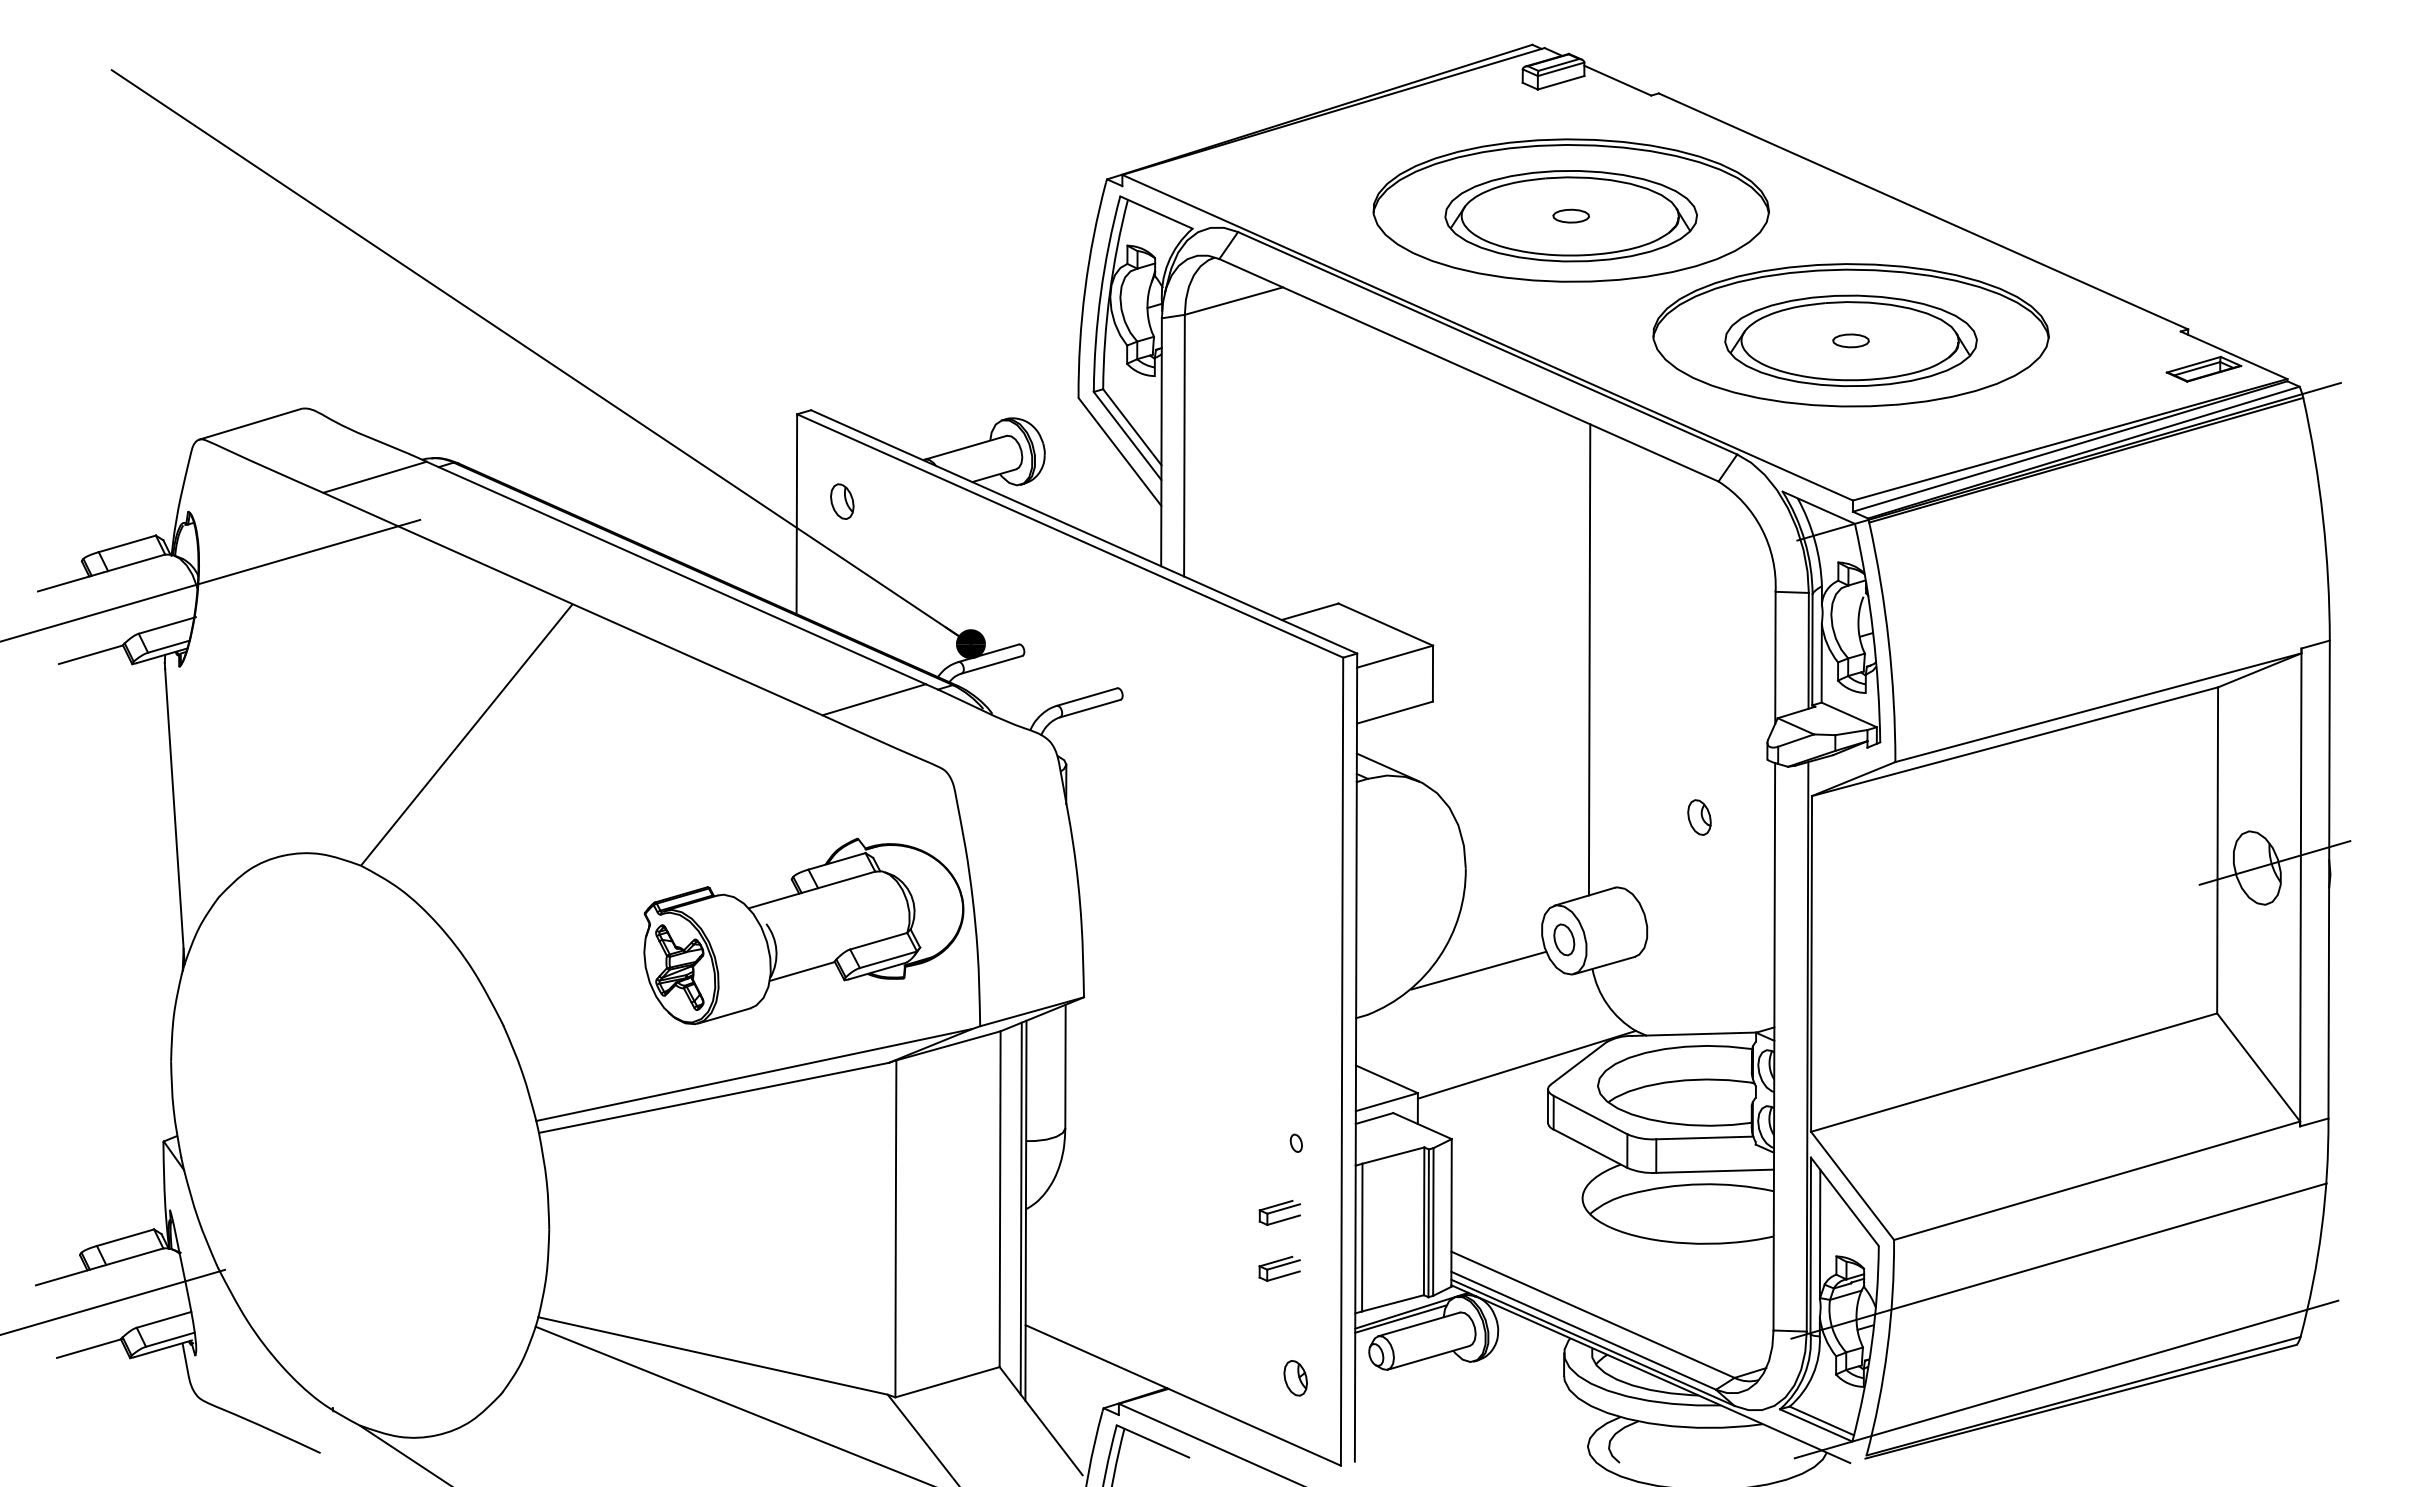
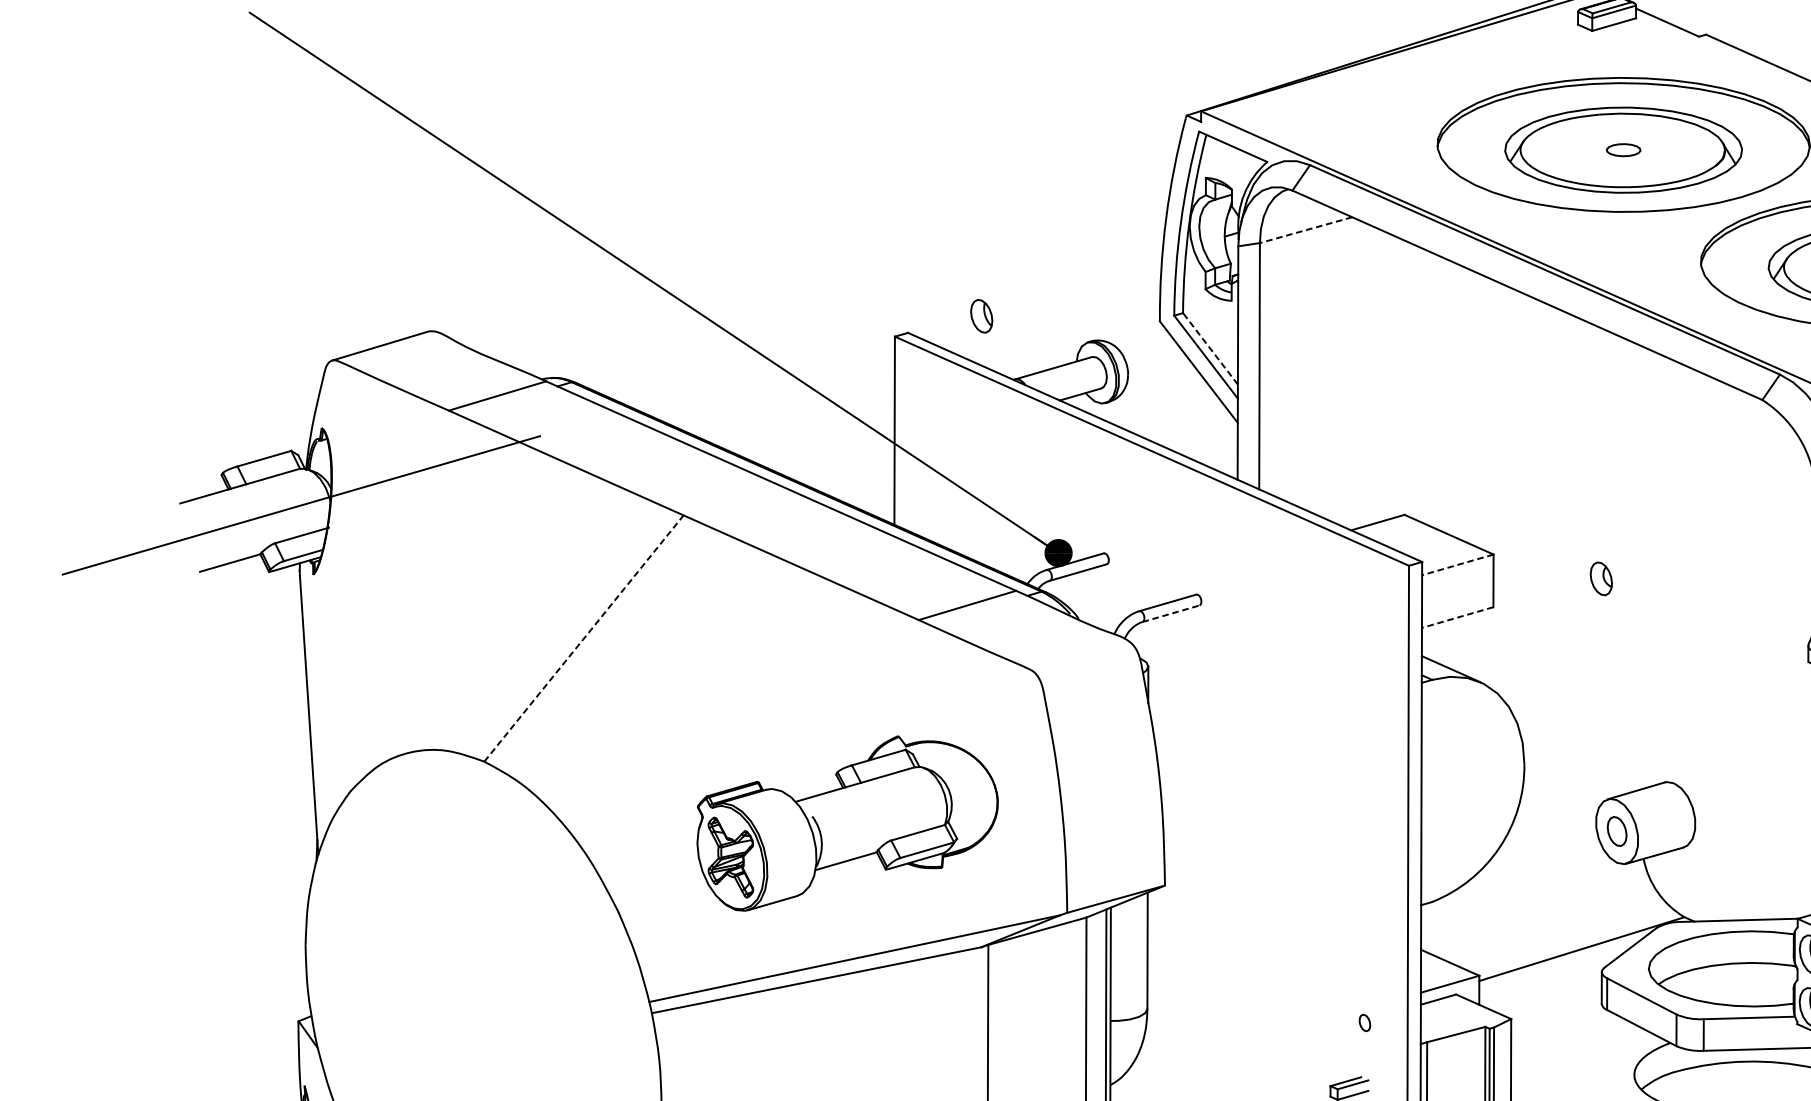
line: (1233, 301) -> (1305, 230), solid -> dashed
line: (1132, 427) -> (1210, 349), solid -> dashed
part: (842, 501) -> (981, 316), moved
line: (1395, 656) -> (1458, 564), solid -> dashed
line: (1589, 659) -> (1640, 567), removed
line: (1090, 708) -> (1171, 613), solid -> dashed
line: (1394, 712) -> (1457, 617), solid -> dashed
line: (467, 734) -> (584, 638), solid -> dashed
part: (1699, 817) -> (1601, 578), moved
part: (803, 930) -> (847, 822), moved
line: (1478, 970) -> (1536, 860), removed

